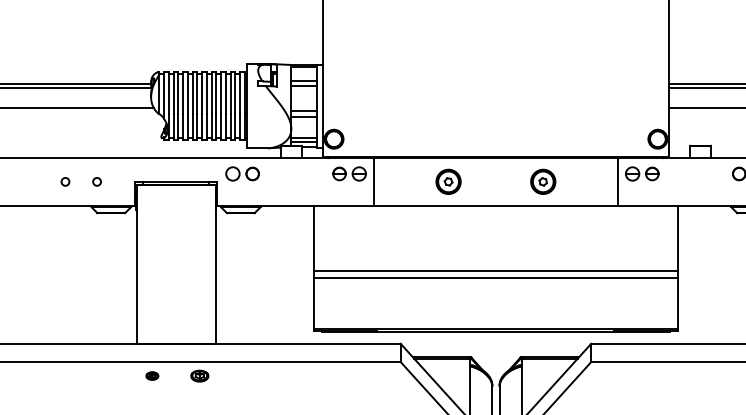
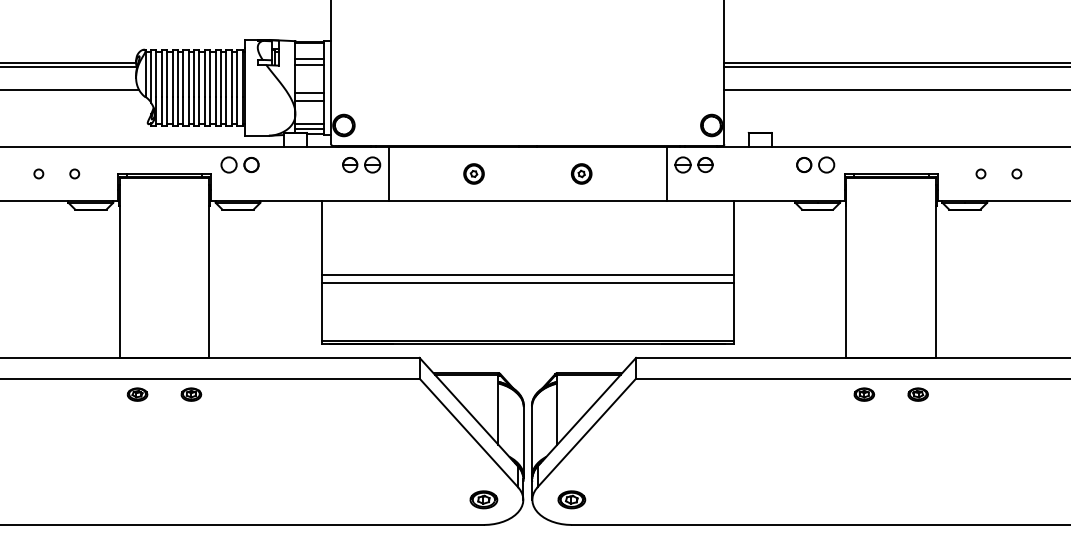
part: (448, 181) -> (473, 173), size x0.71
part: (543, 181) -> (581, 173), size x0.71
part: (152, 376) -> (137, 394), size x1.43

